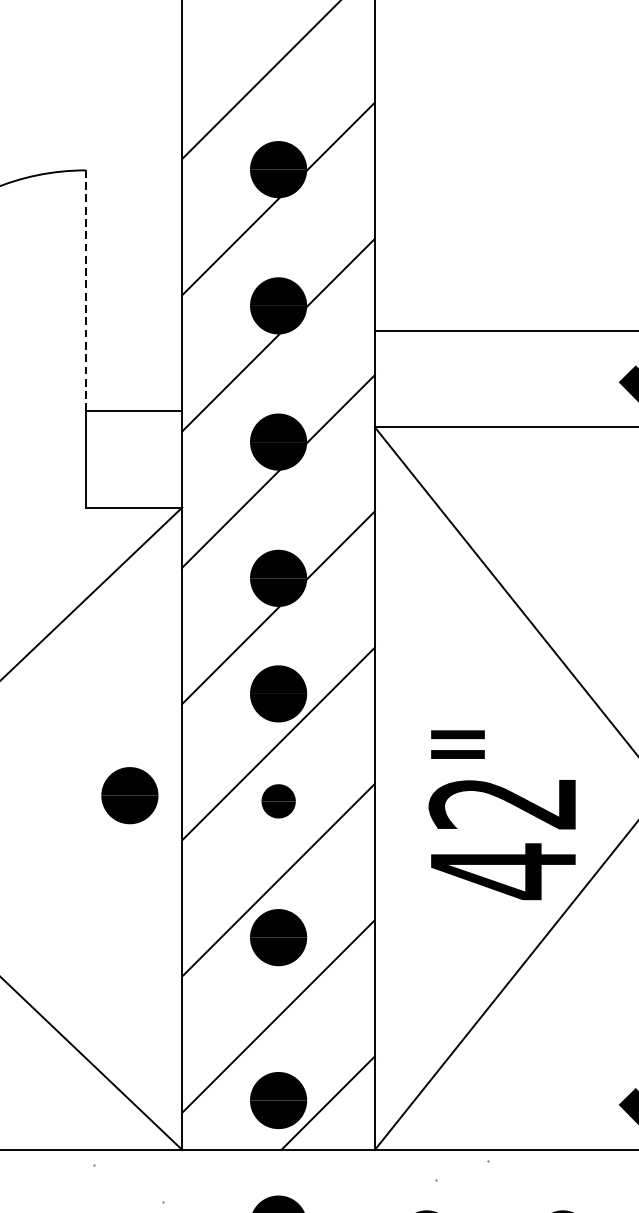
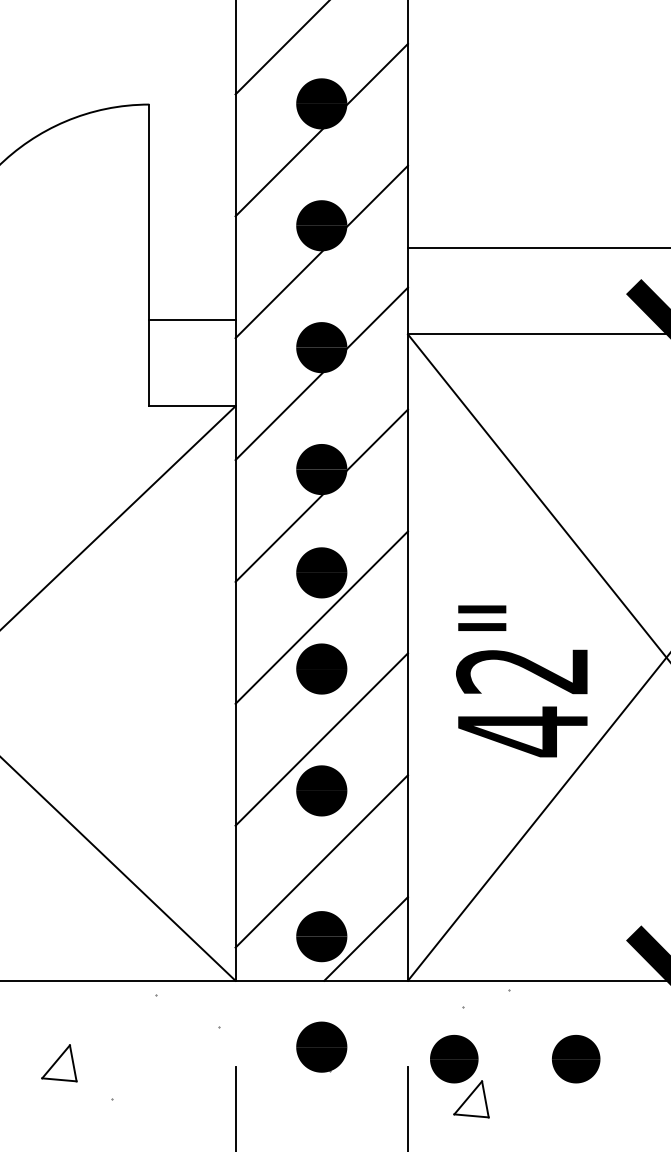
line: (85, 291) -> (149, 212), dashed -> solid
part: (129, 795) -> (188, 663), removed
part: (278, 800) -> (321, 668), size x1.67

